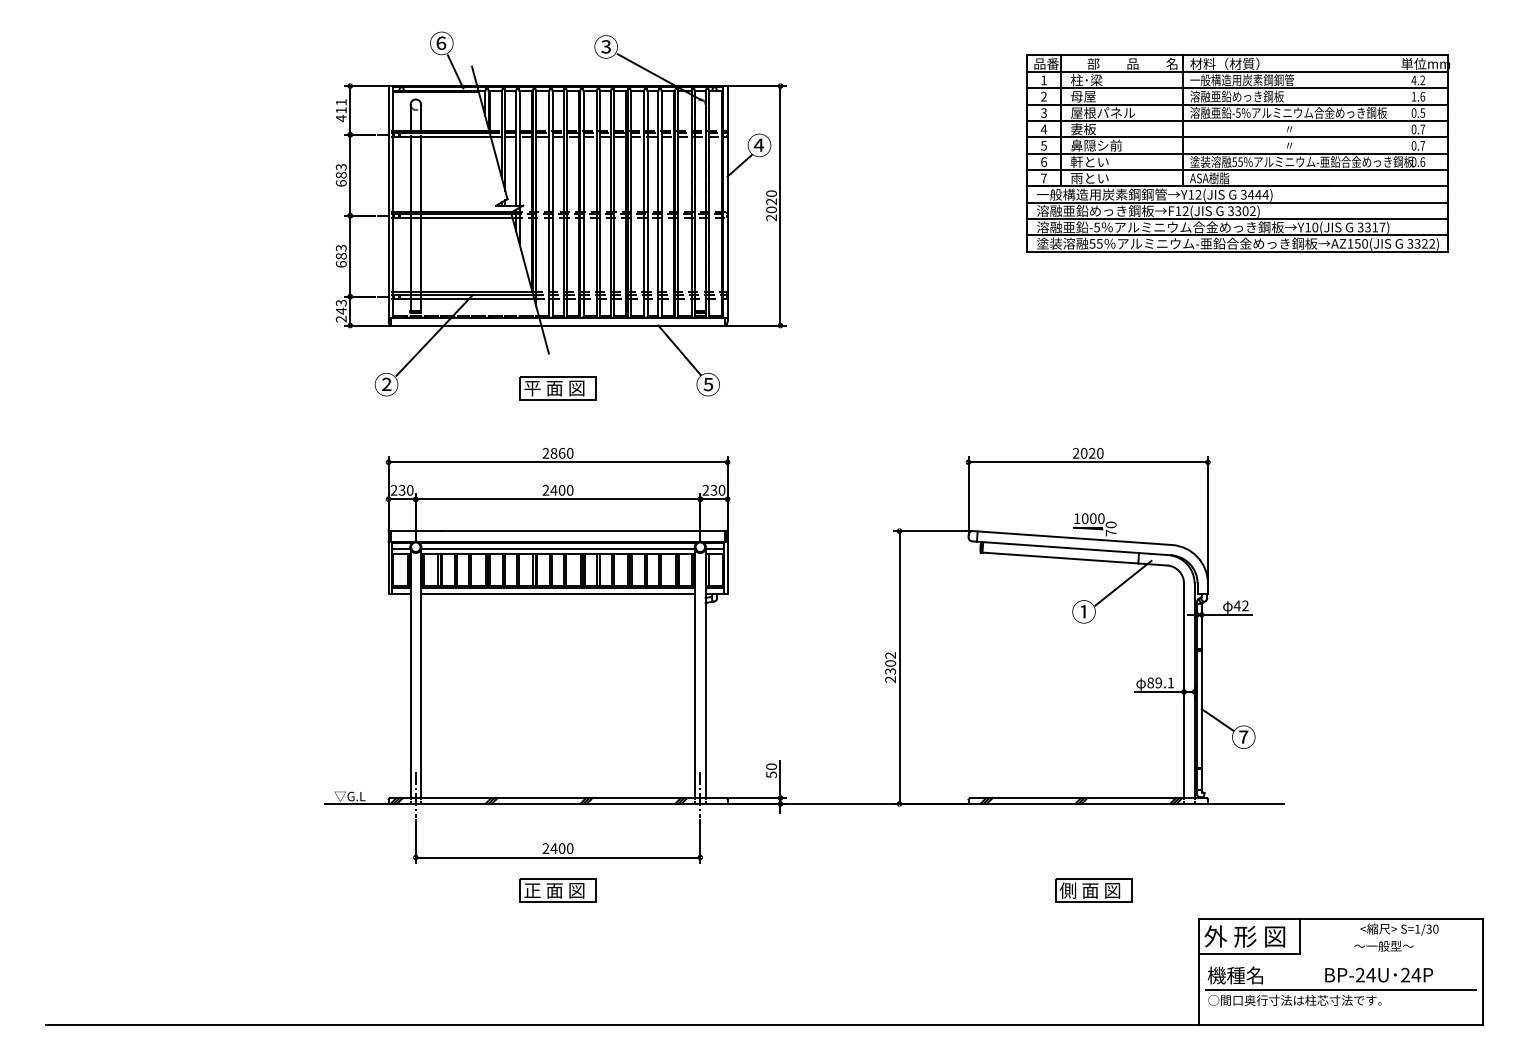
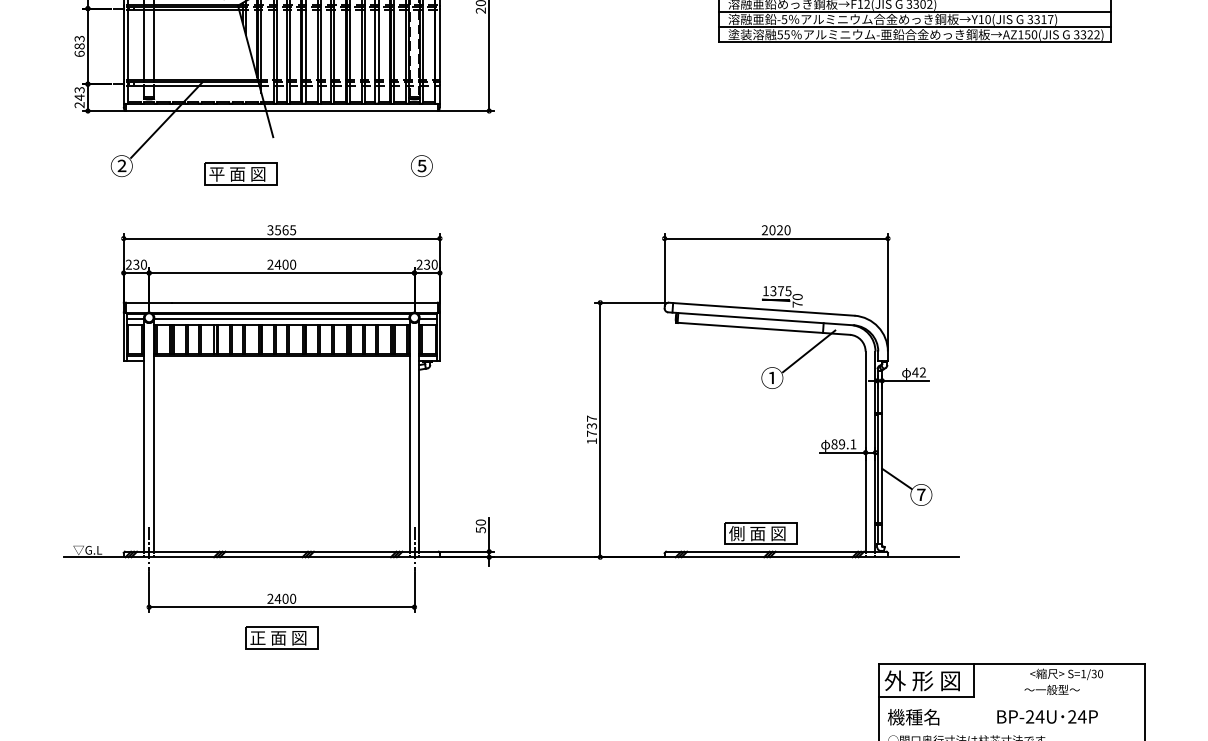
line: (679, 350) -> (395, 134), removed
part: (557, 388) -> (240, 174), moved
text: (557, 453) -> (281, 230), 2860 -> 3565
text: (1092, 518) -> (780, 290), 1000 -> 1375
line: (558, 593) -> (282, 360), removed
text: (890, 667) -> (591, 429), 2302 -> 1737
part: (1093, 890) -> (760, 533), moved
line: (1340, 989) -> (1011, 730), removed

